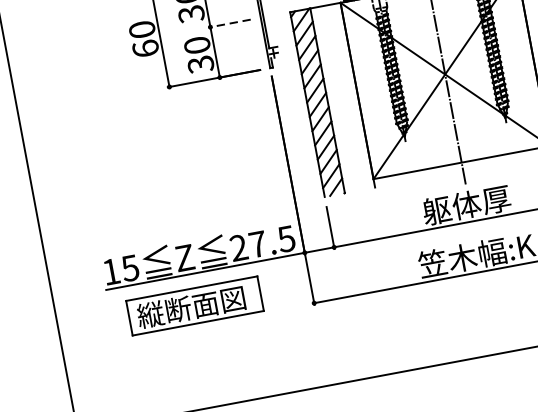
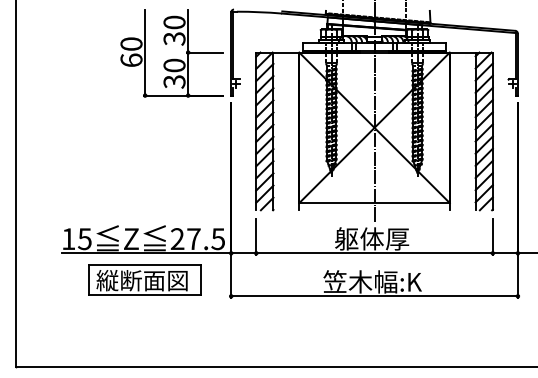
line: (229, 23) -> (204, 52), dashed -> solid
part: (193, 305) -> (144, 279), moved

